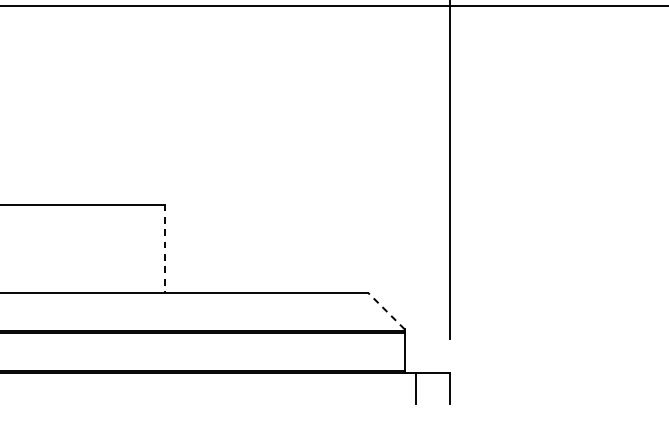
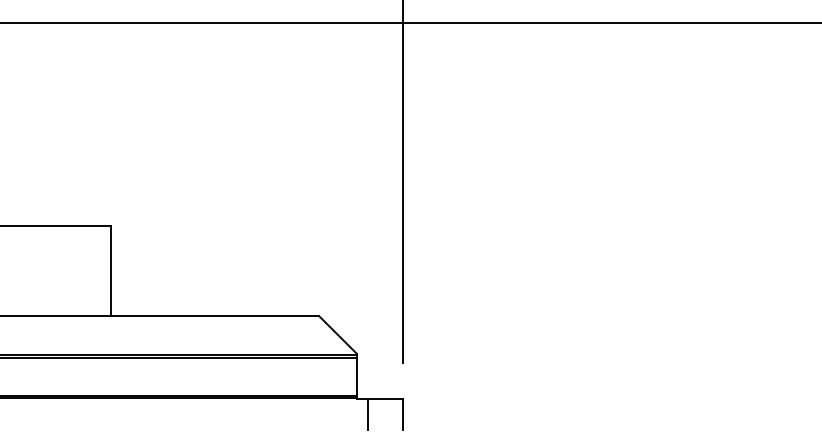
line: (165, 249) -> (111, 271), dashed -> solid
line: (386, 310) -> (337, 334), dashed -> solid

